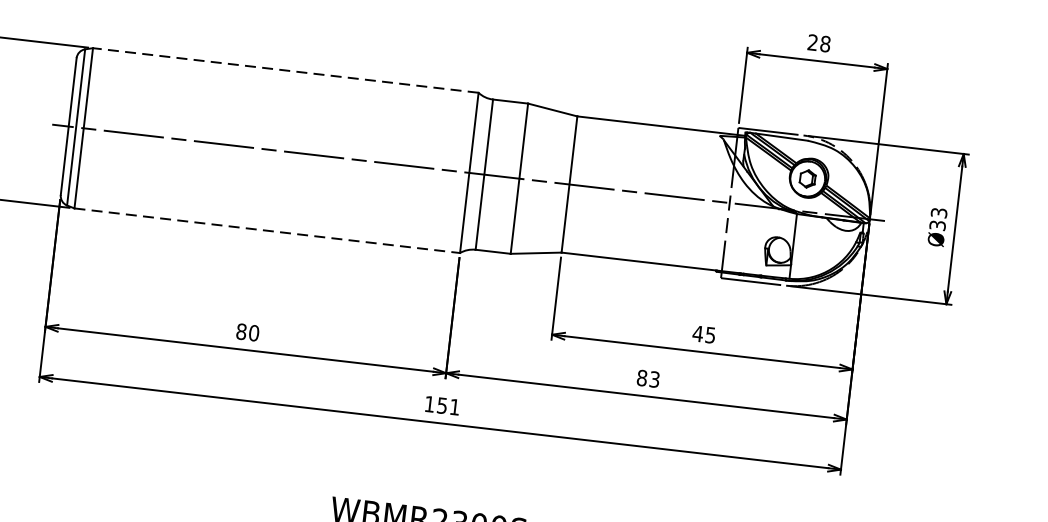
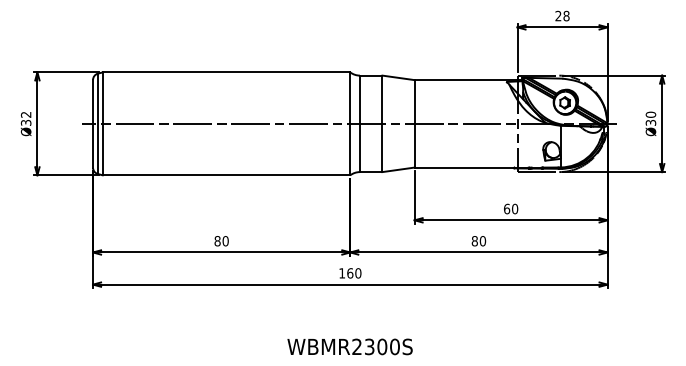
line: (285, 70) -> (226, 72), dashed -> solid
text: (938, 212) -> (650, 114), Ø33 -> Ø30
line: (267, 231) -> (226, 175), dashed -> solid
text: (703, 333) -> (510, 208), 45 -> 60
text: (654, 379) -> (482, 241), 83 -> 80
text: (448, 406) -> (354, 273), 151 -> 160

